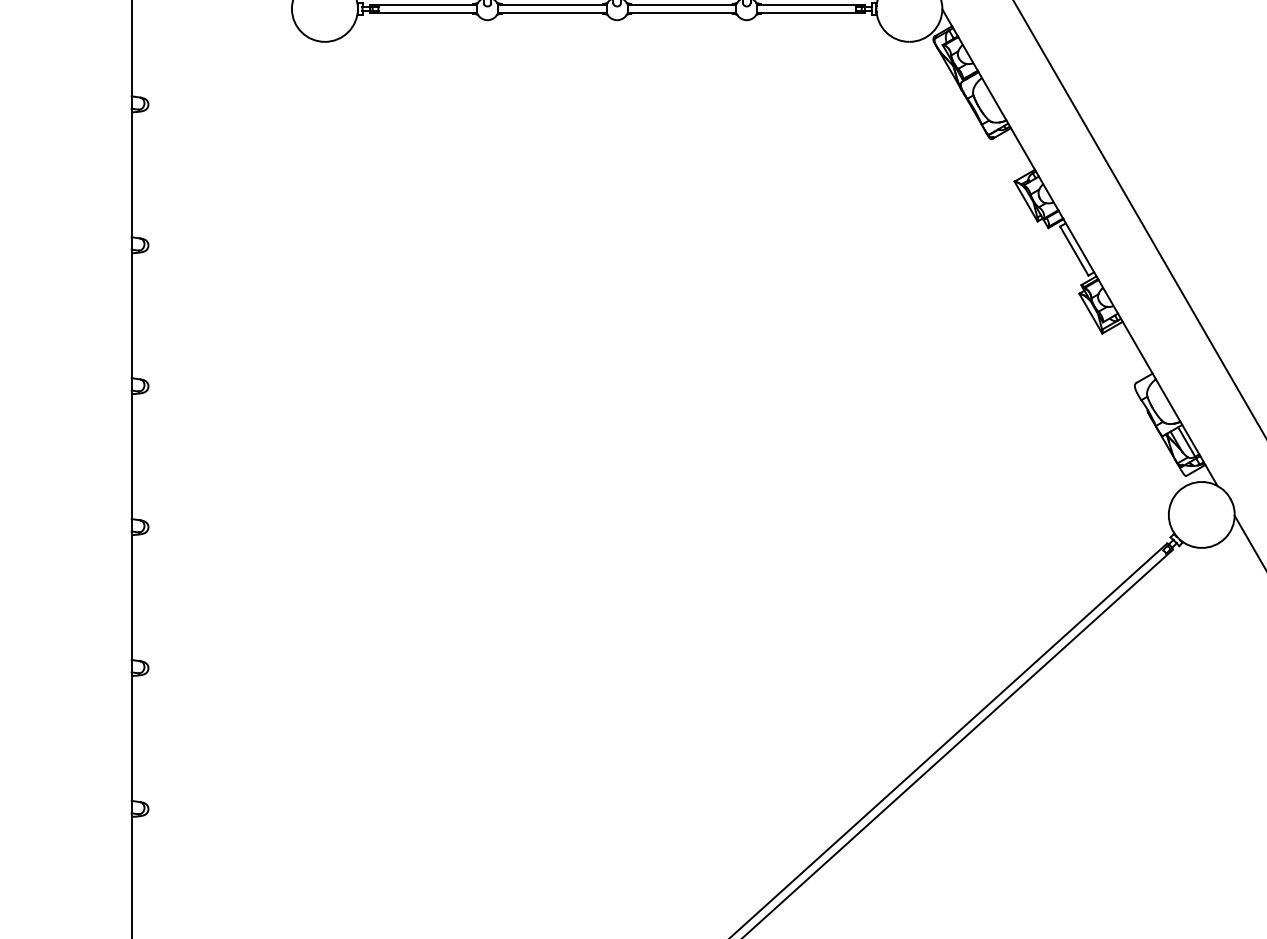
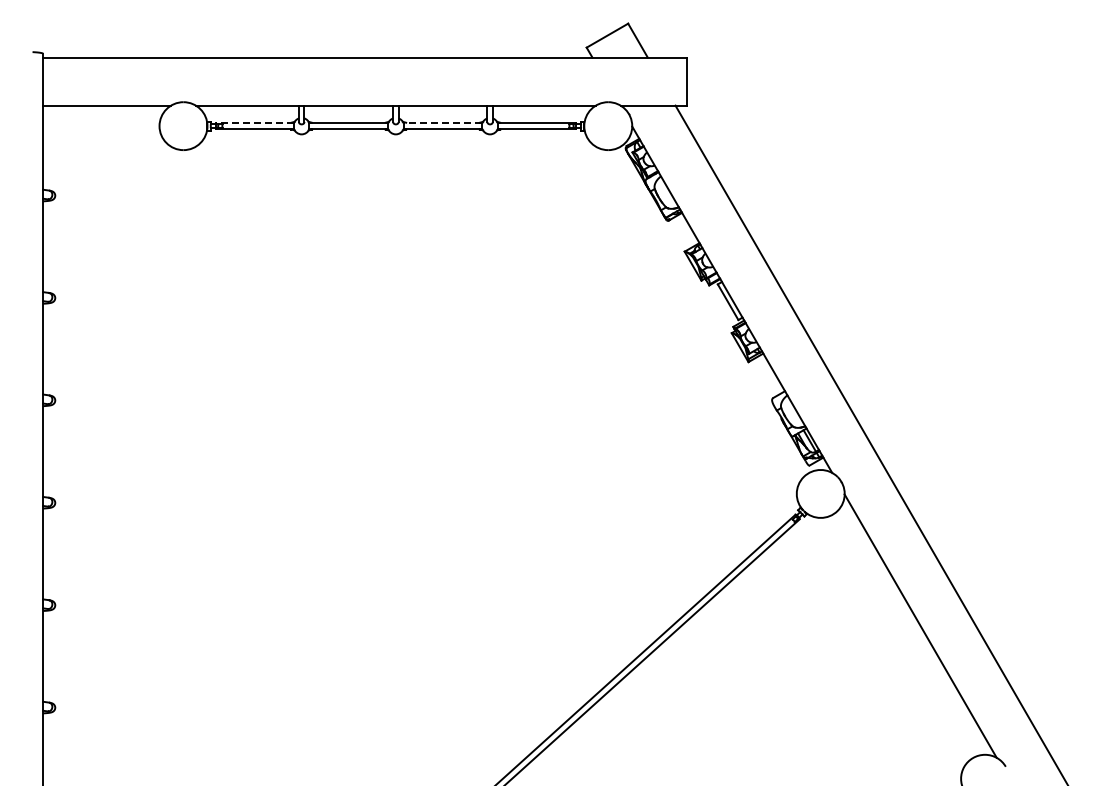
line: (423, 5) -> (255, 123), solid -> dashed
line: (681, 5) -> (442, 123), solid -> dashed

